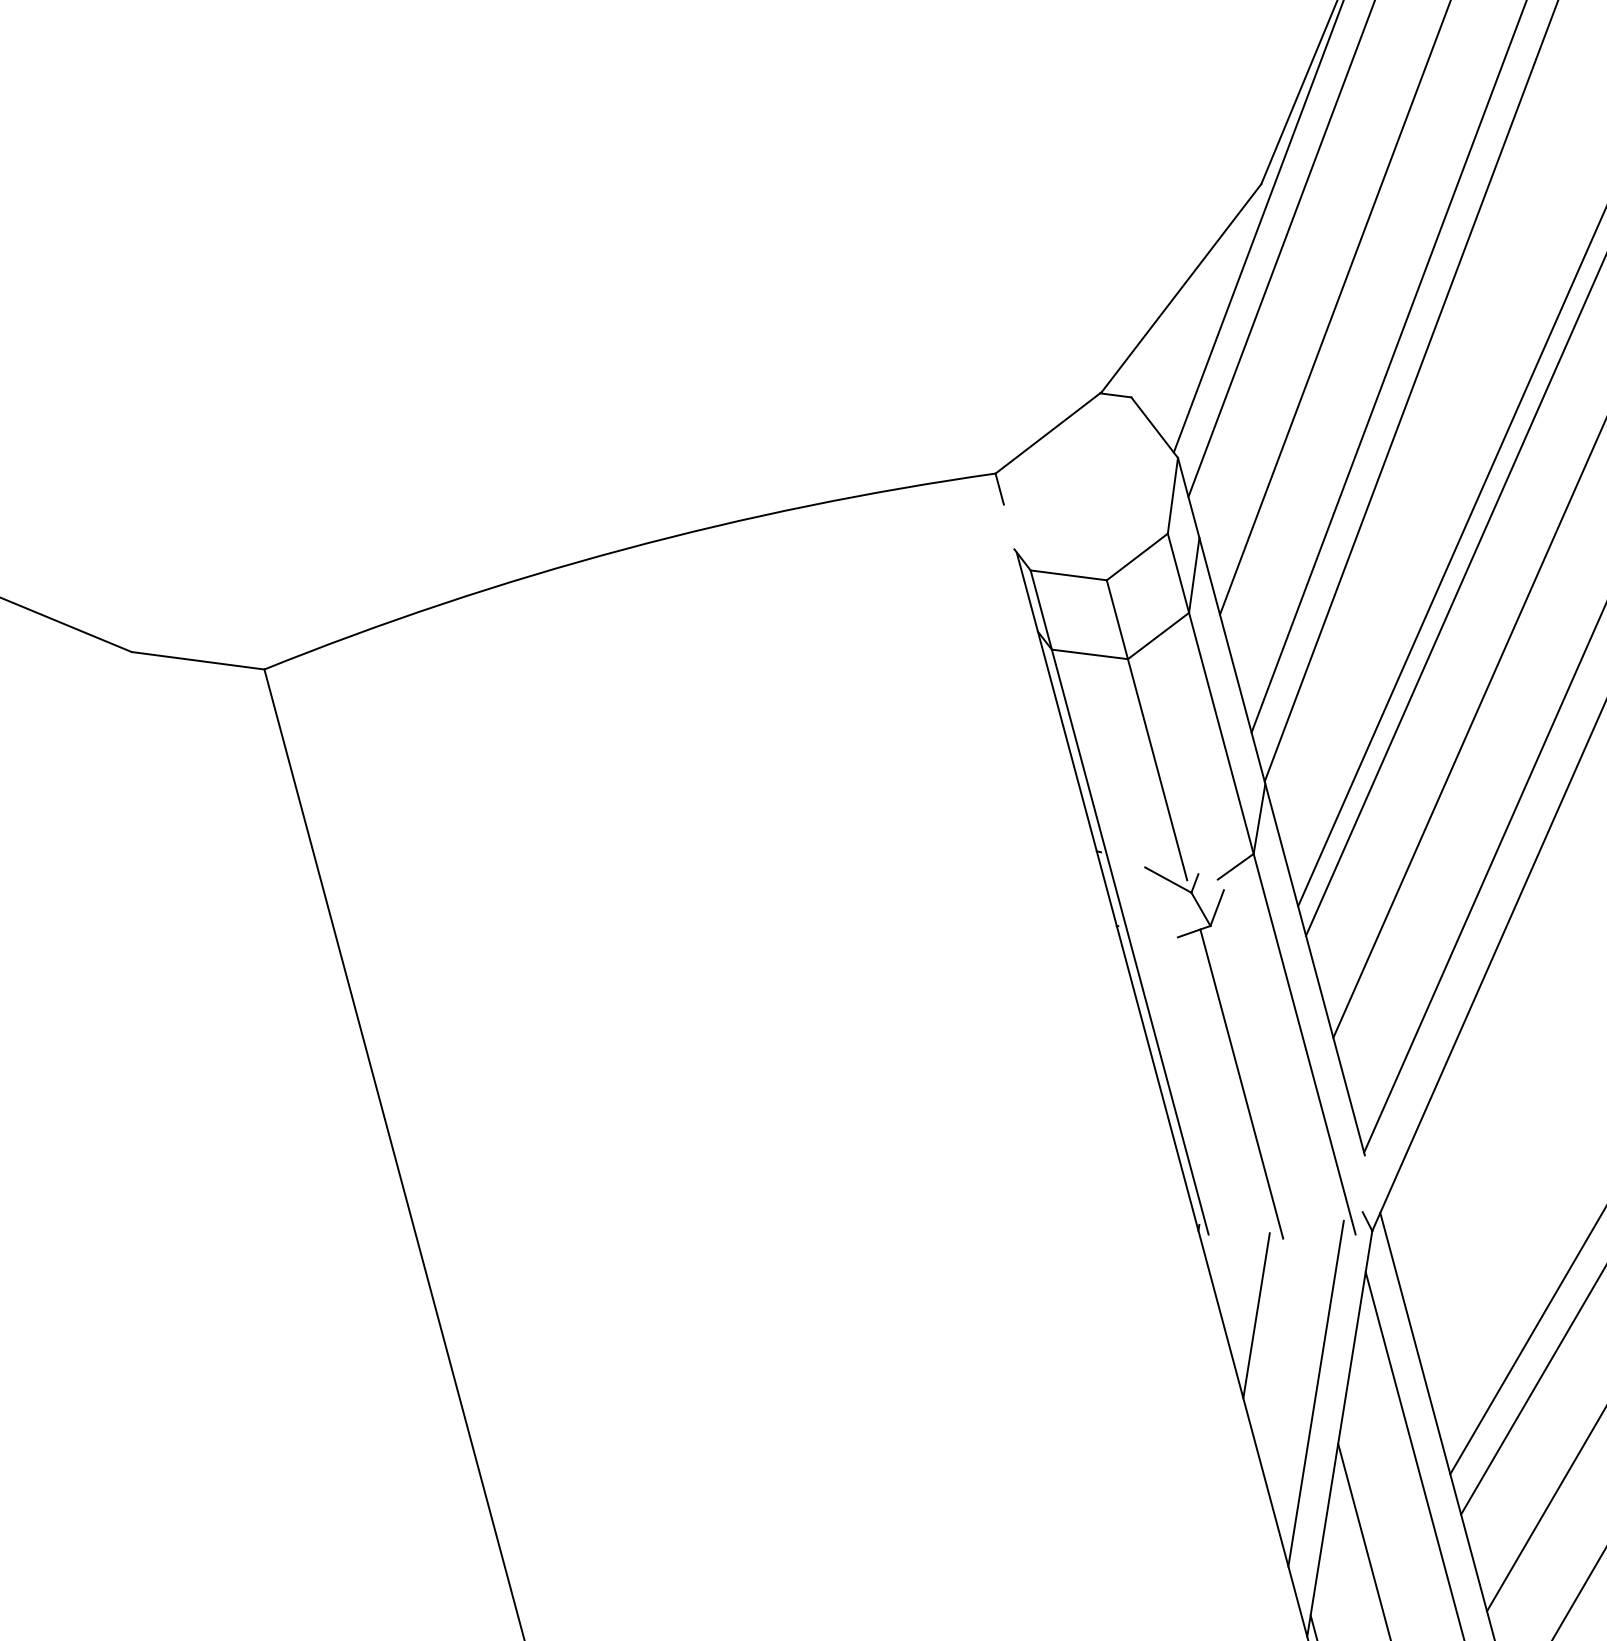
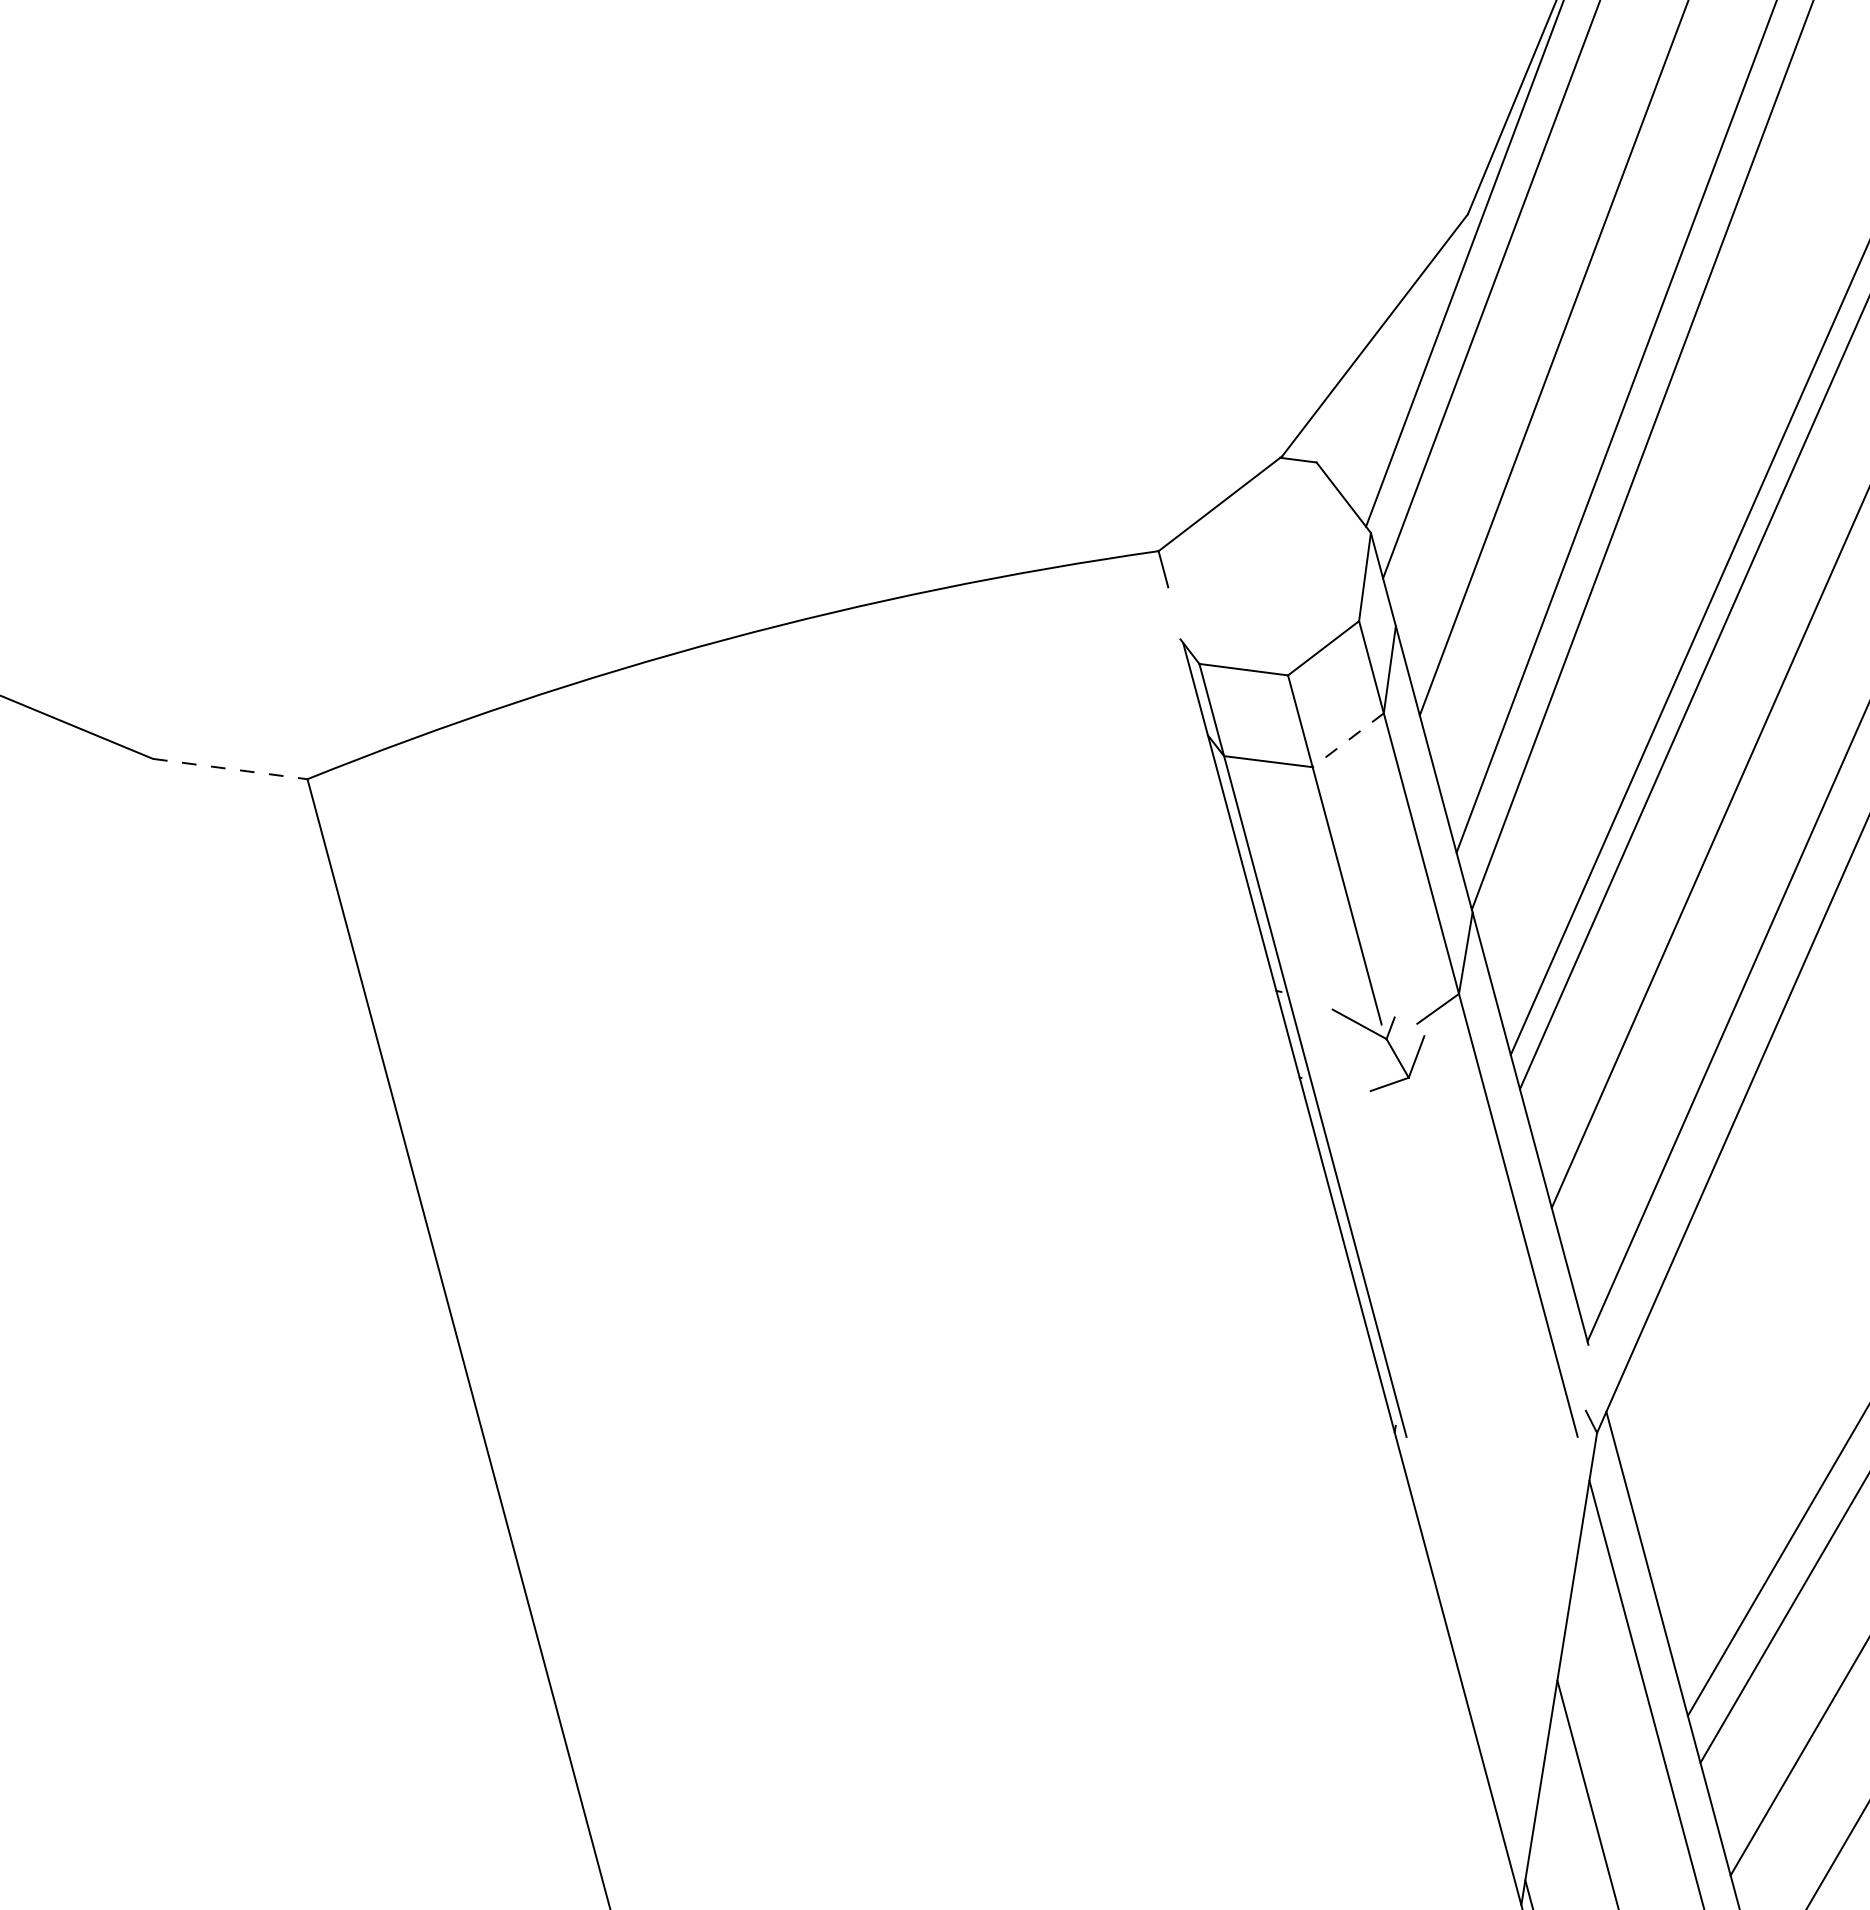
line: (1158, 636) -> (1348, 740), solid -> dashed
line: (198, 661) -> (230, 769), solid -> dashed
line: (1241, 1083) -> (1444, 1261), removed
line: (1255, 1315) -> (1461, 1531), removed
line: (1315, 1393) -> (1531, 1622), removed

